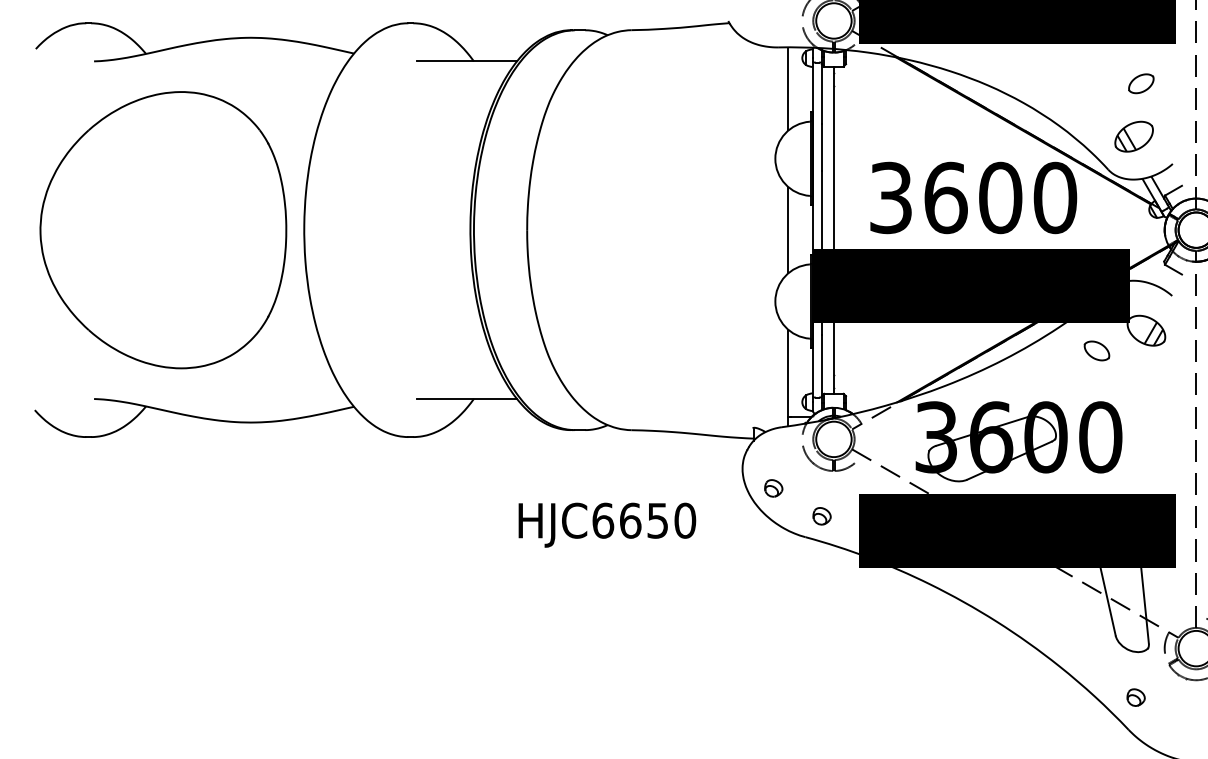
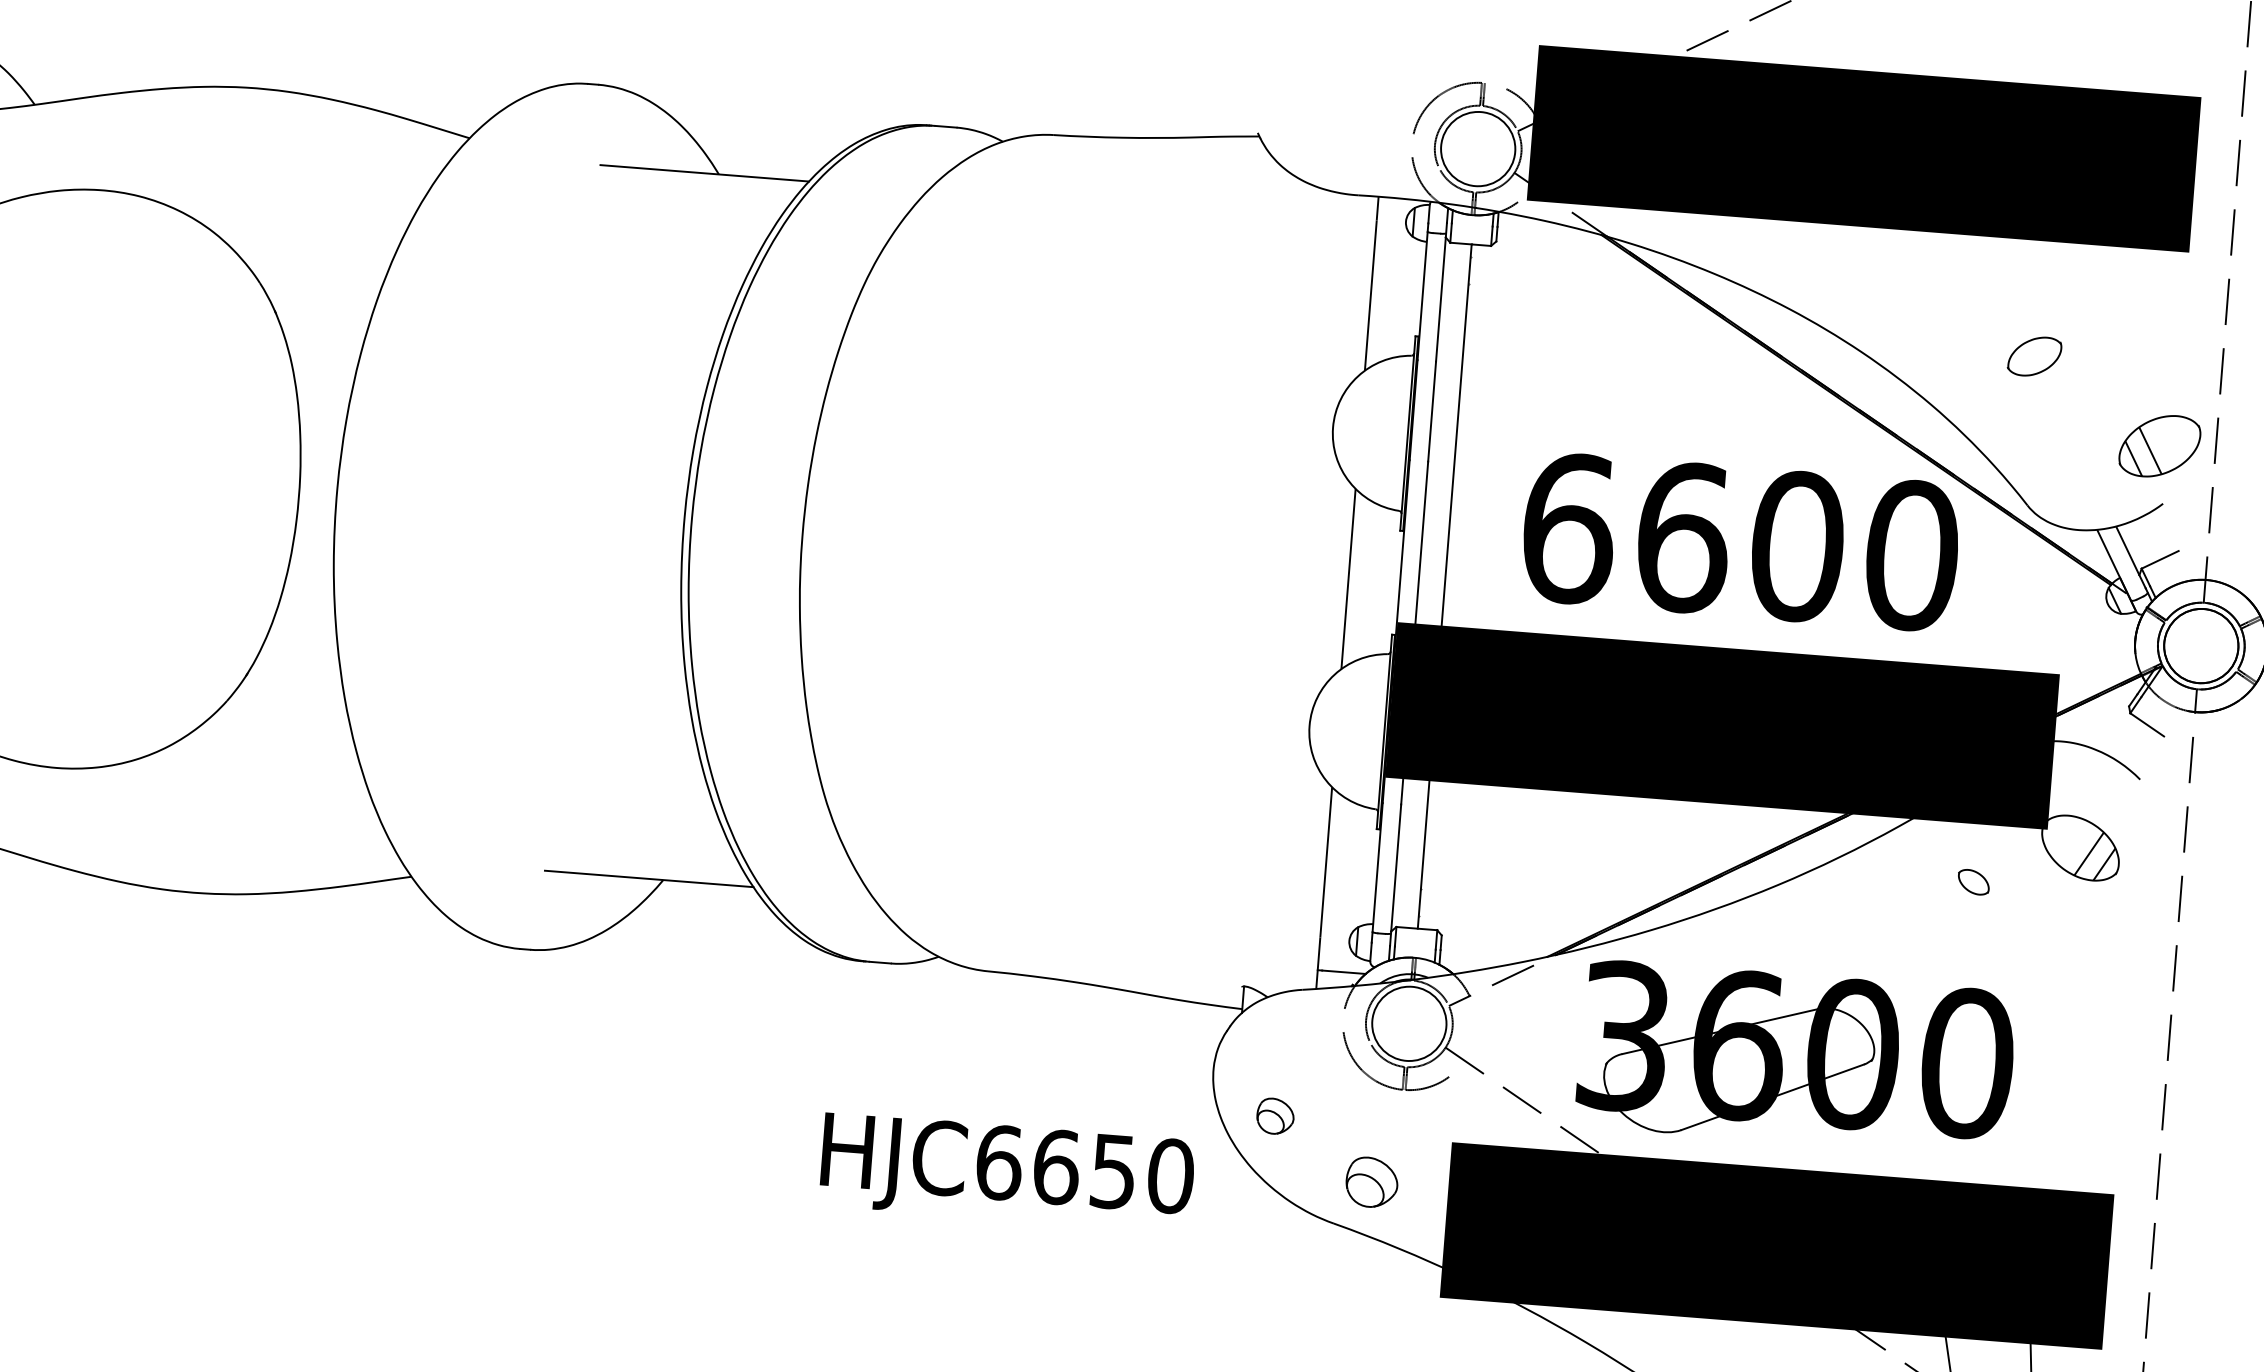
part: (1141, 83) -> (2035, 356), moved
part: (1133, 136) -> (2158, 445), moved
text: (891, 197) -> (1569, 527), 3600 -> 6600
part: (1096, 350) -> (1972, 881), size x0.6
part: (821, 516) -> (1370, 1182), size x1.4
text: (607, 524) -> (1007, 1171), moved

